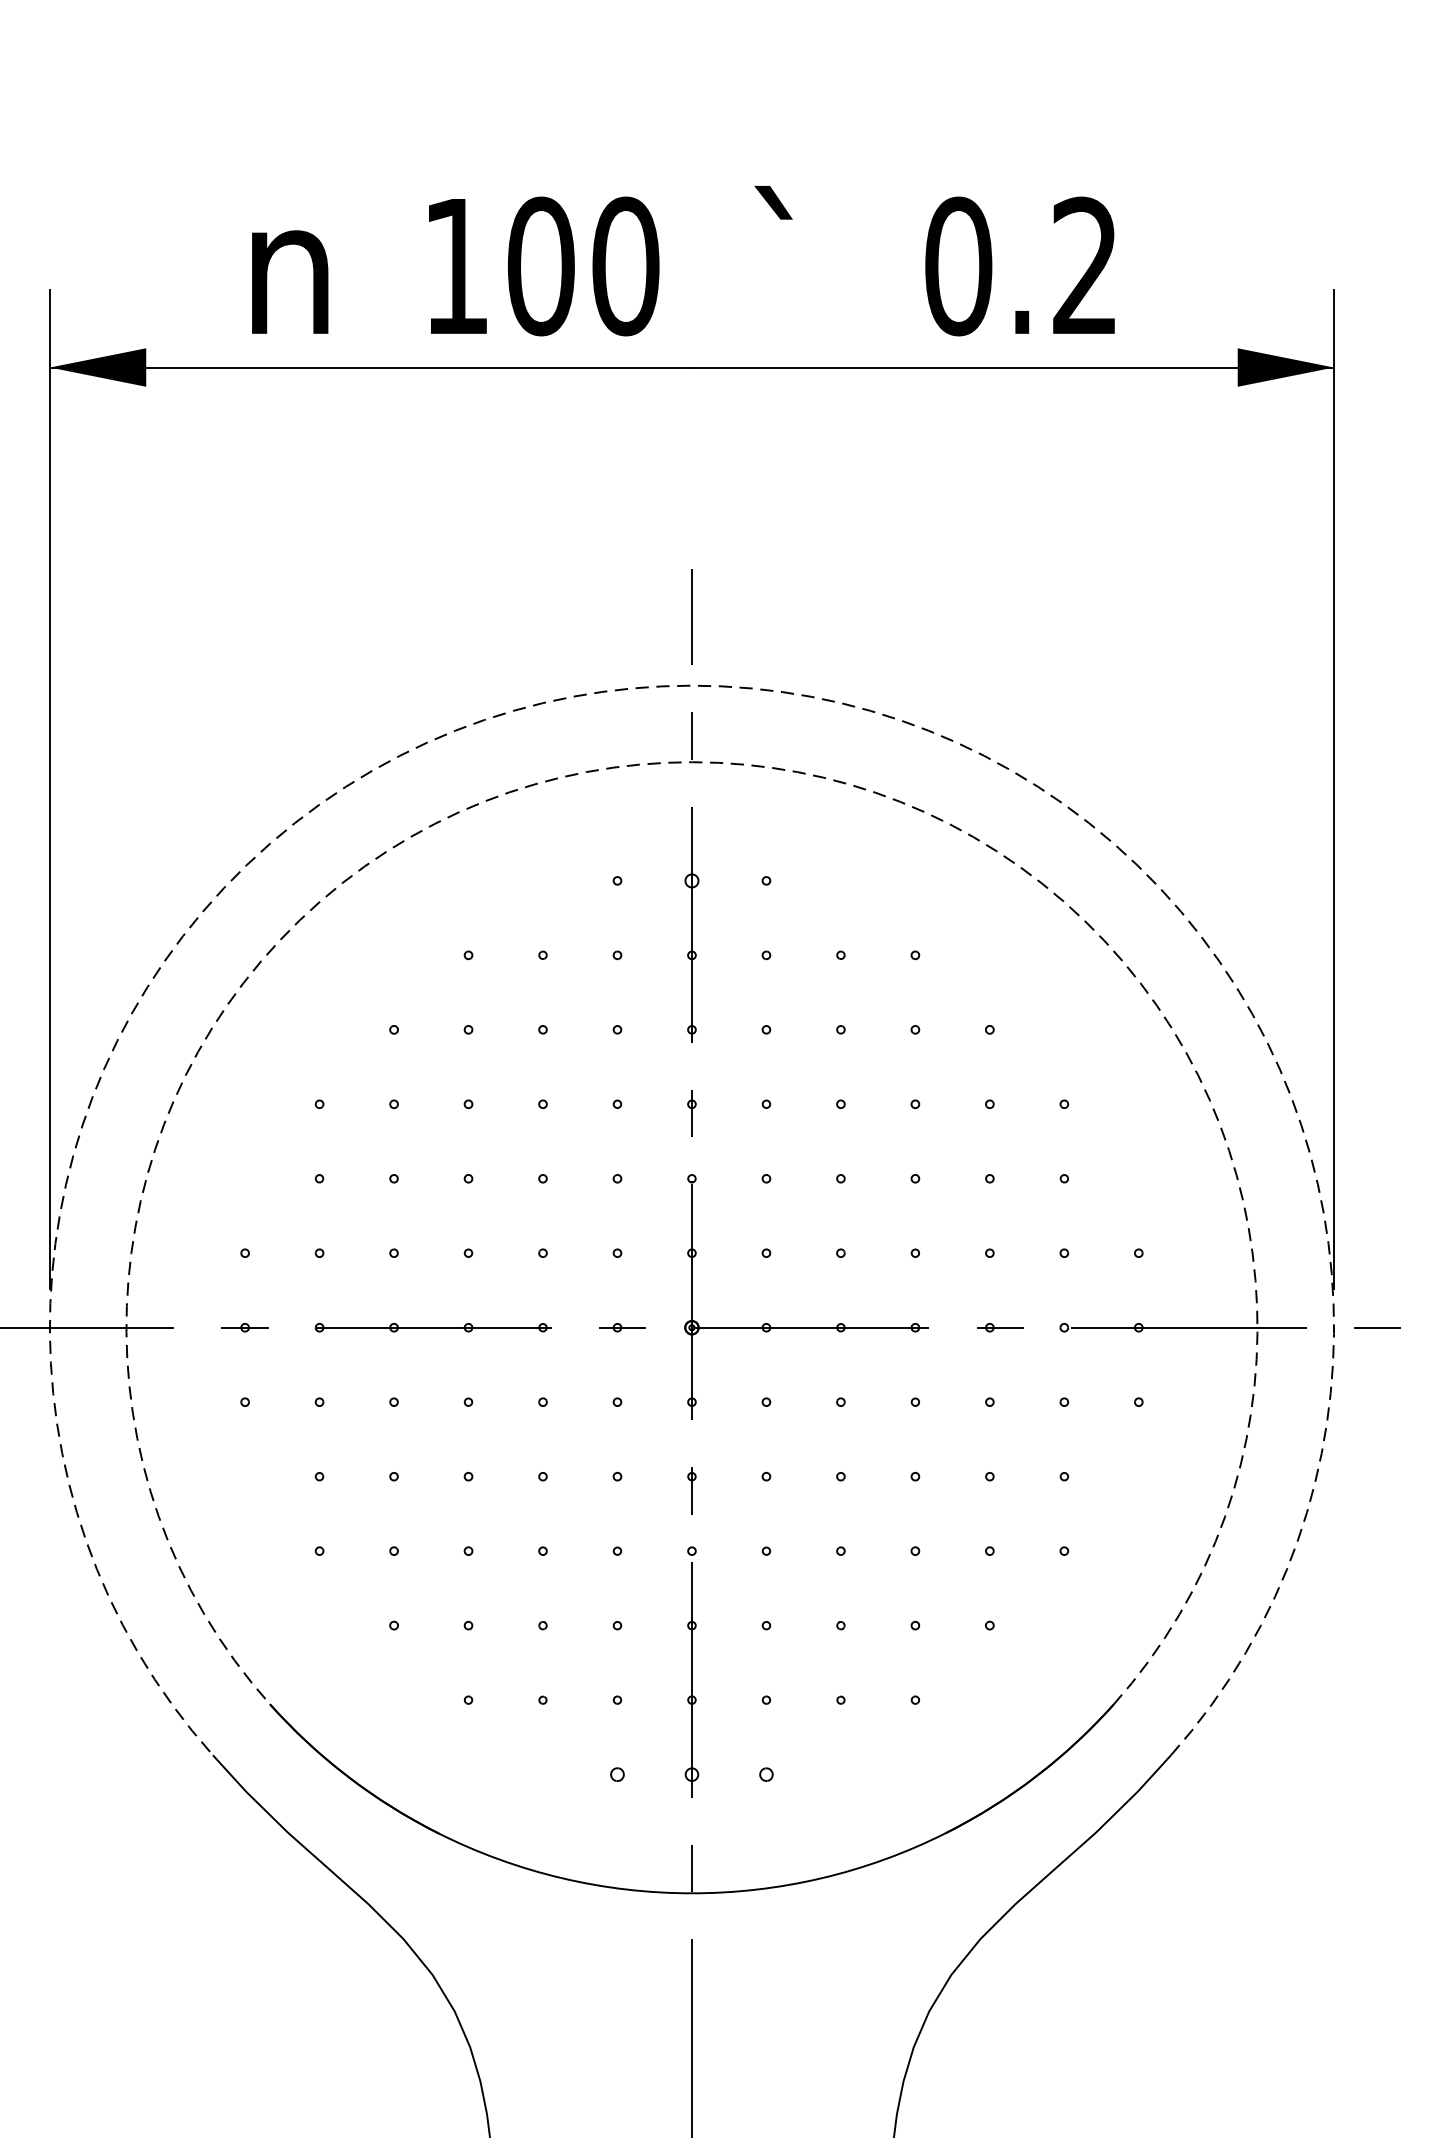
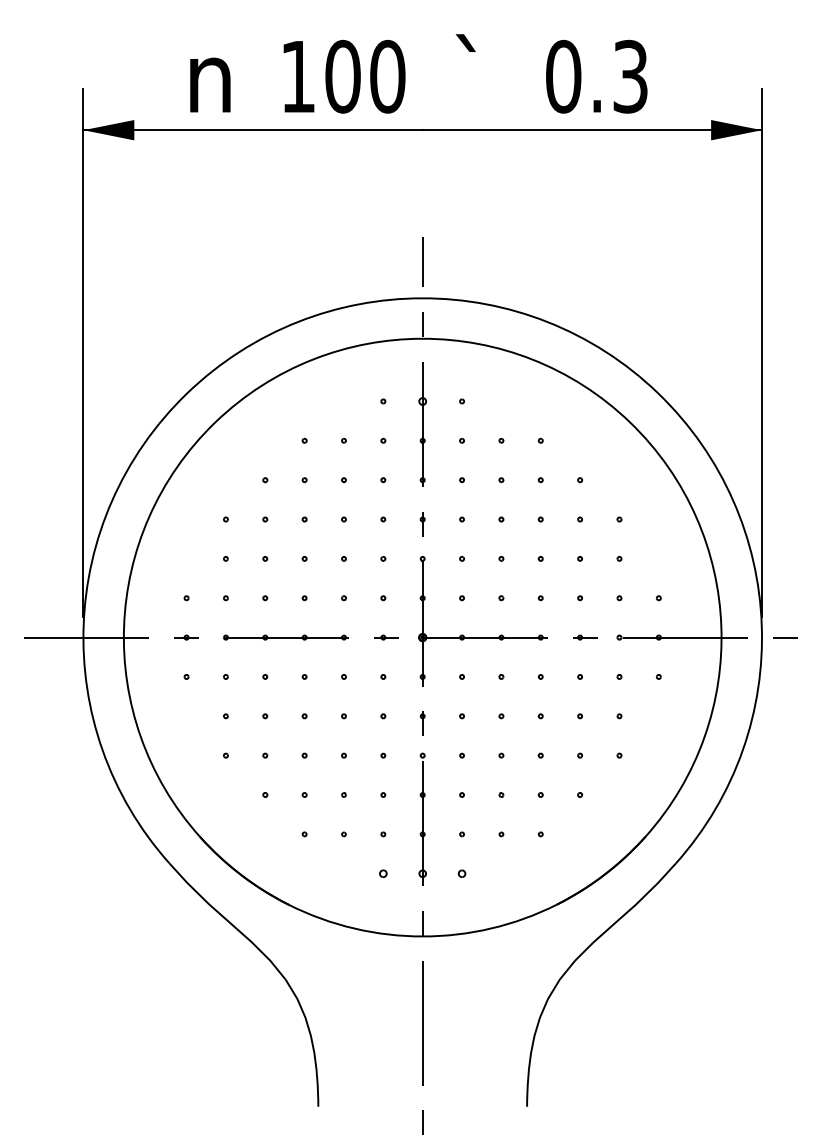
text: (1085, 265) -> (630, 76), 0.2 -> 0.3
arc: (691, 686) -> (422, 298), dashed -> solid
arc: (691, 761) -> (422, 338), dashed -> solid

